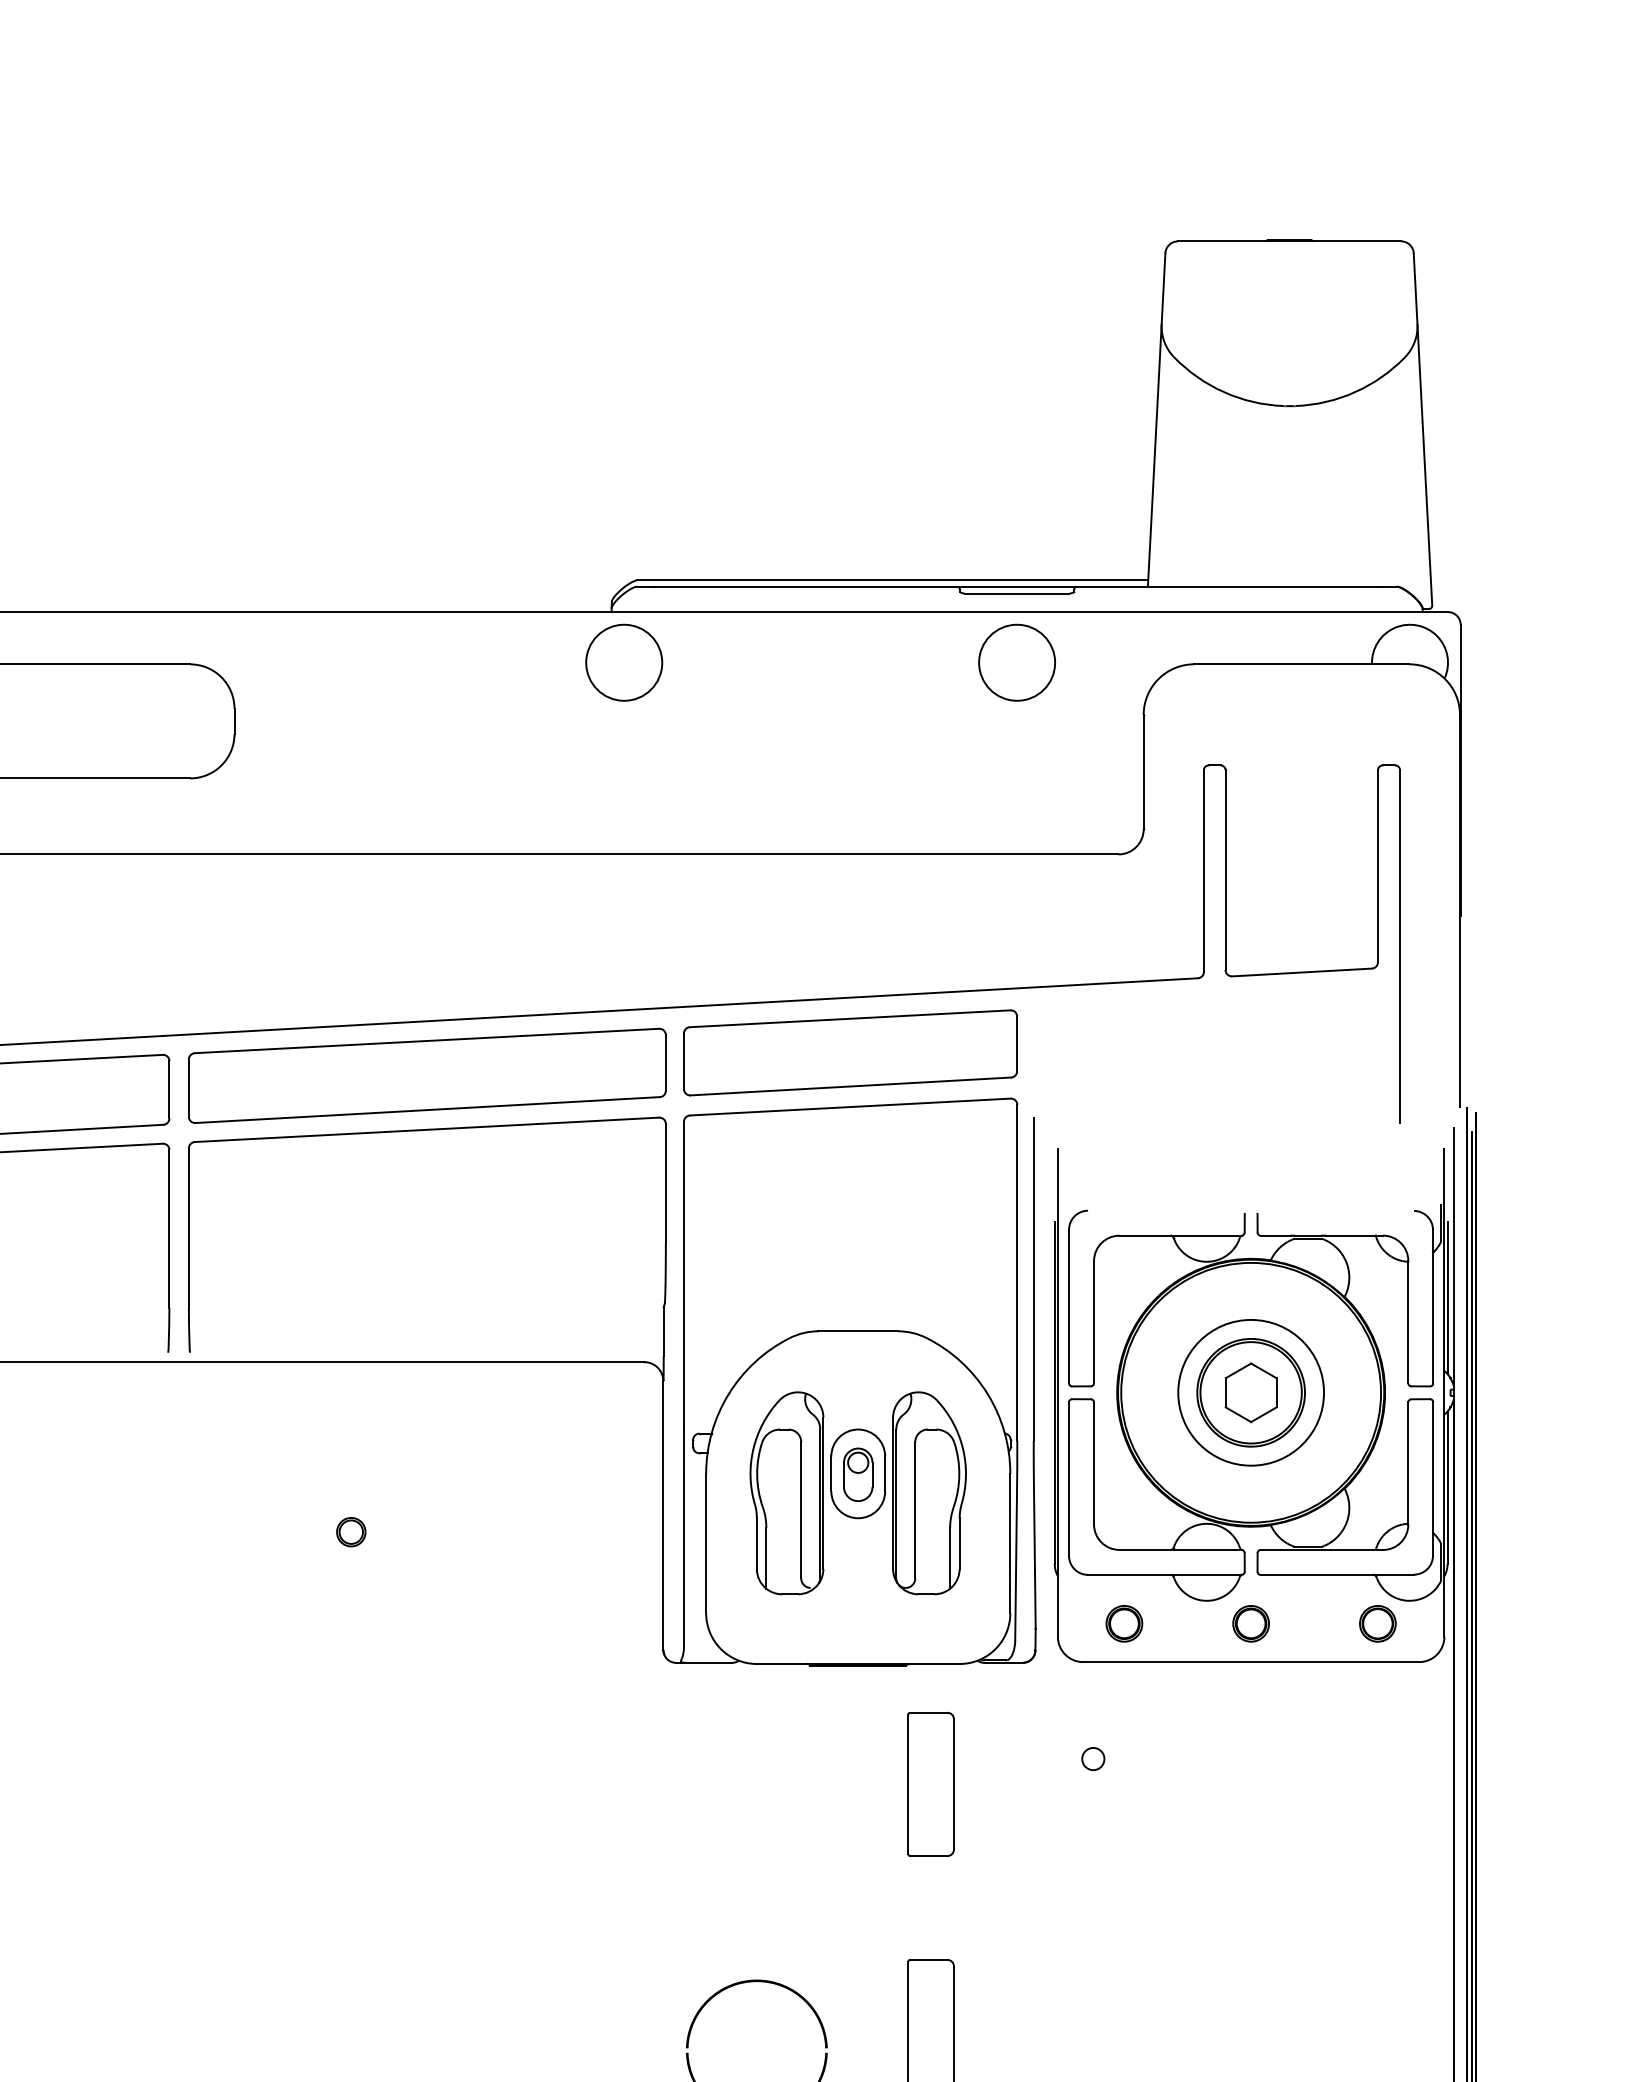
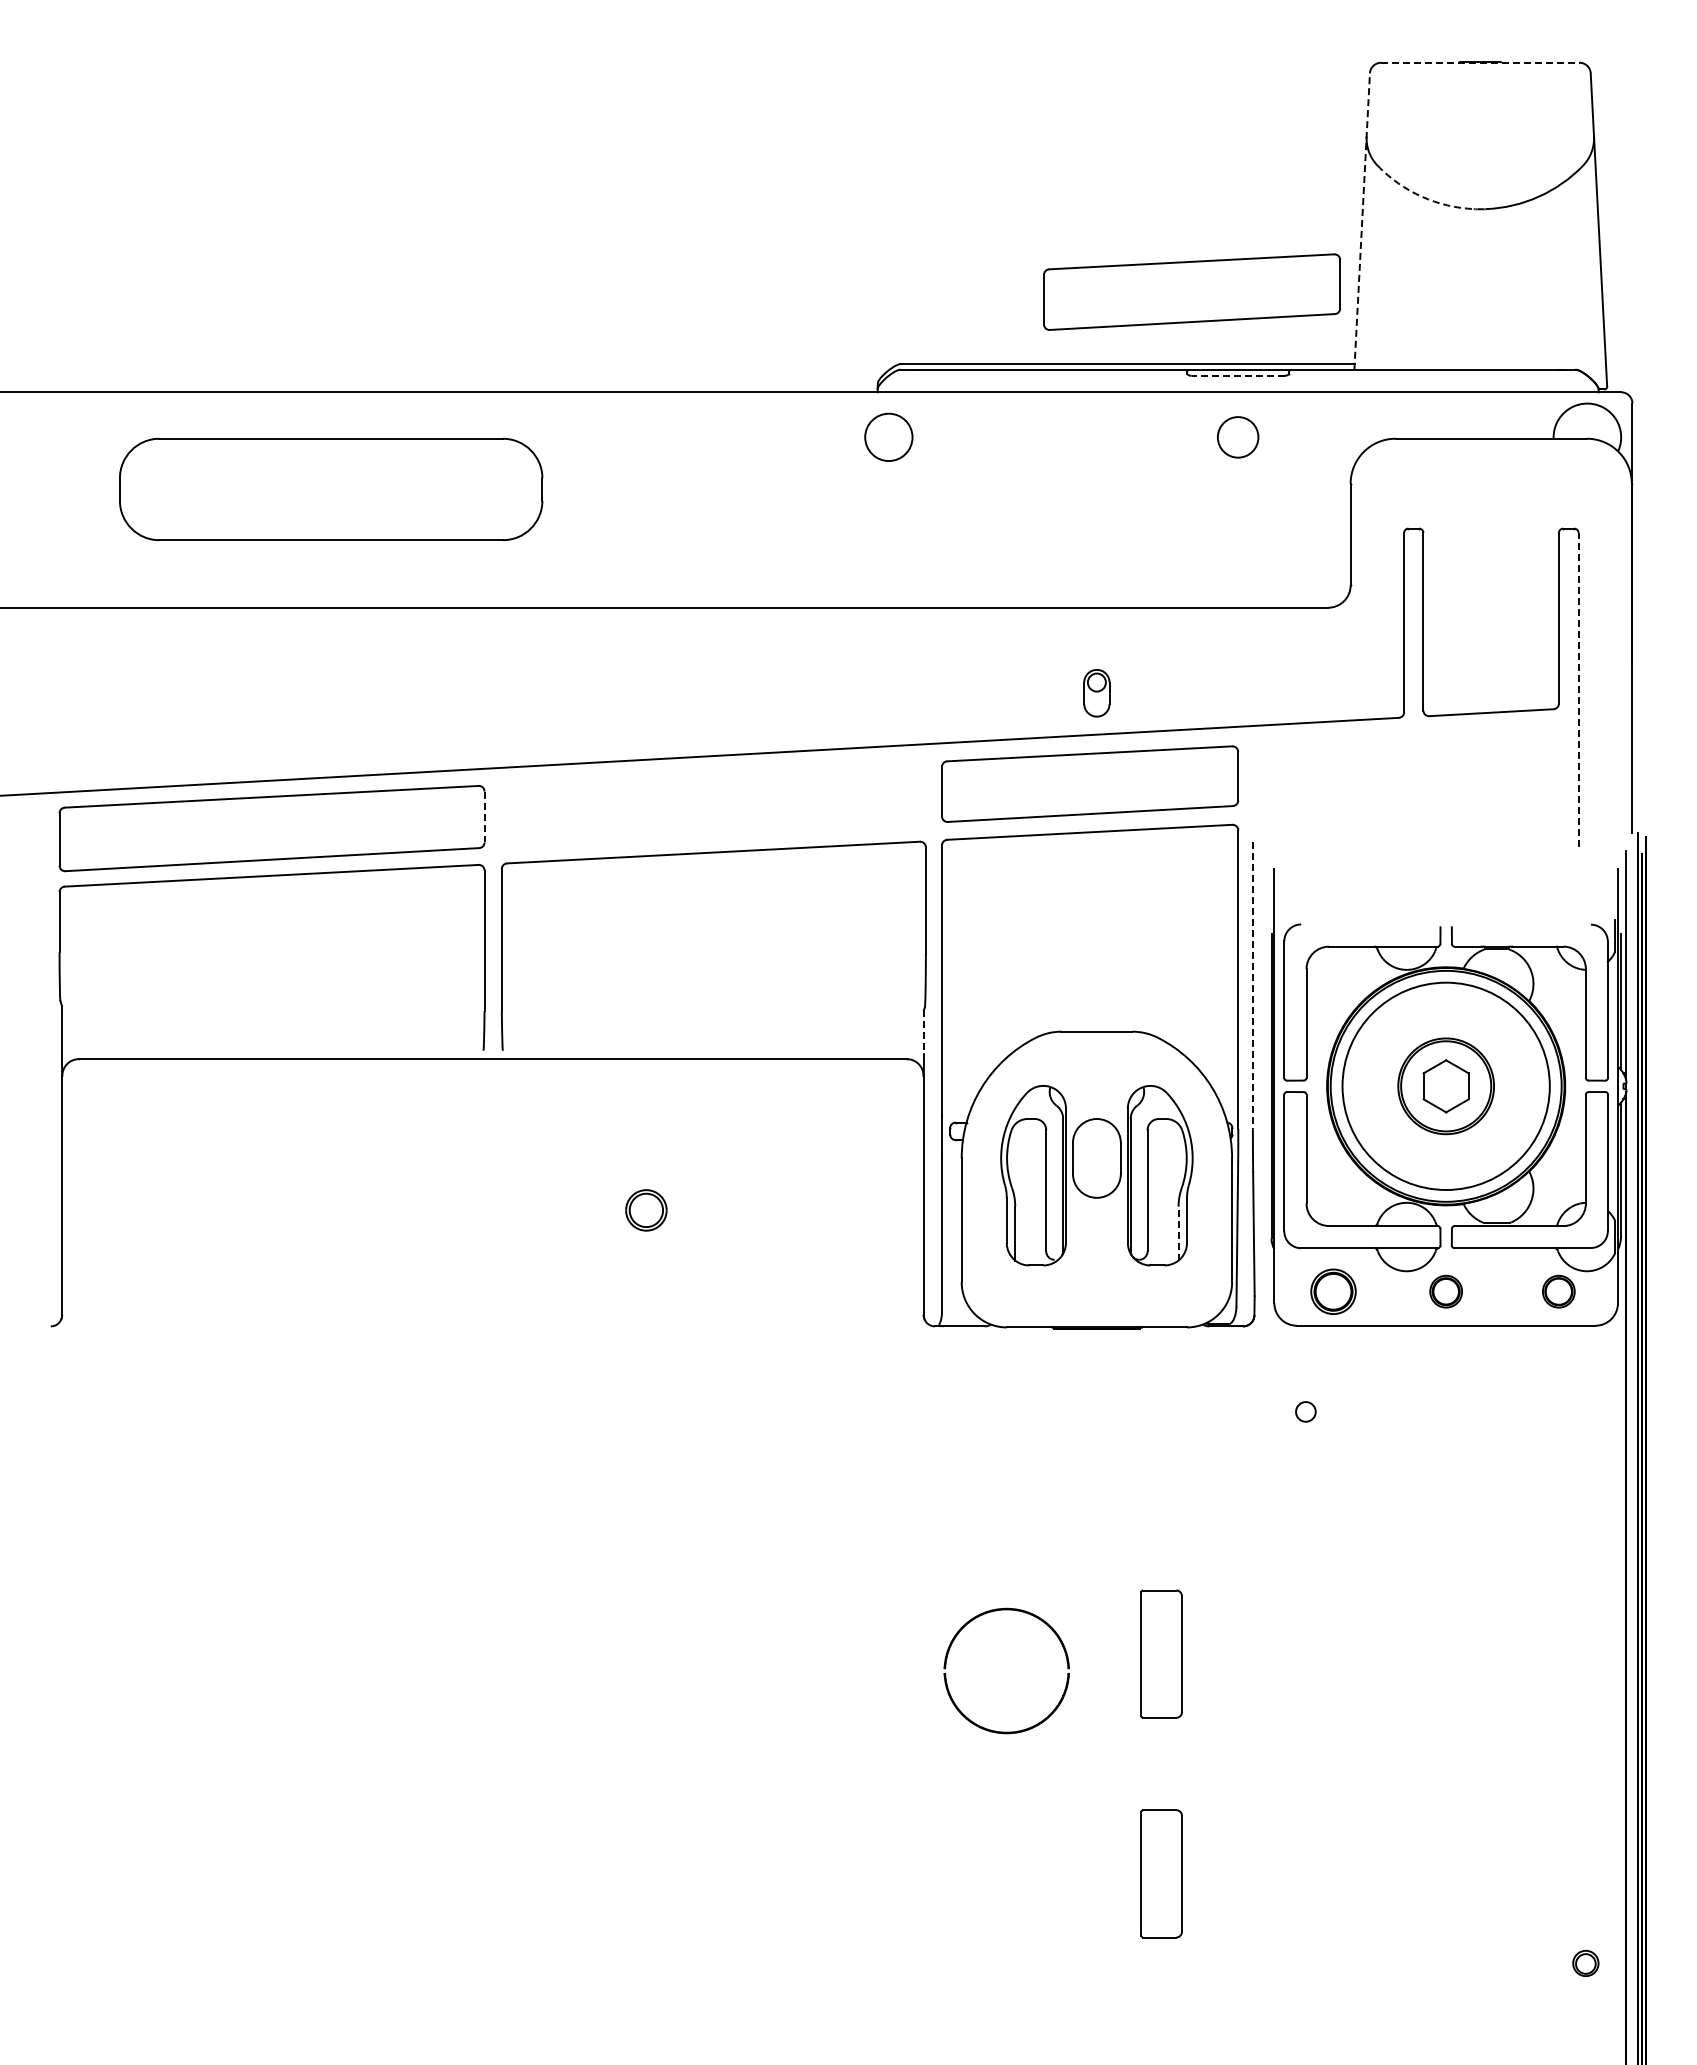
line: (1289, 241) -> (1480, 62), solid -> dashed
arc: (1224, 391) -> (1422, 196), solid -> dashed
line: (1157, 419) -> (1362, 221), solid -> dashed
part: (964, 498) -> (1191, 291), added
line: (1016, 593) -> (1237, 375), solid -> dashed
circle: (623, 662) -> (888, 437), size x0.7
circle: (1016, 662) -> (1237, 437), size x0.6
line: (1399, 946) -> (1578, 689), solid -> dashed
part: (426, 1075) -> (713, 804), removed
line: (169, 1090) -> (484, 817), solid -> dashed
line: (1033, 1279) -> (1252, 985), solid -> dashed
line: (663, 1332) -> (923, 1032), solid -> dashed
circle: (1250, 1392) -> (1445, 1086), size x1.6
part: (857, 1475) -> (1096, 693), moved
part: (350, 1531) -> (645, 1209), size x1.6
line: (950, 1558) -> (1178, 1233), solid -> dashed
part: (1124, 1623) -> (1333, 1291), size x1.4
part: (930, 1784) -> (1161, 1434), removed

